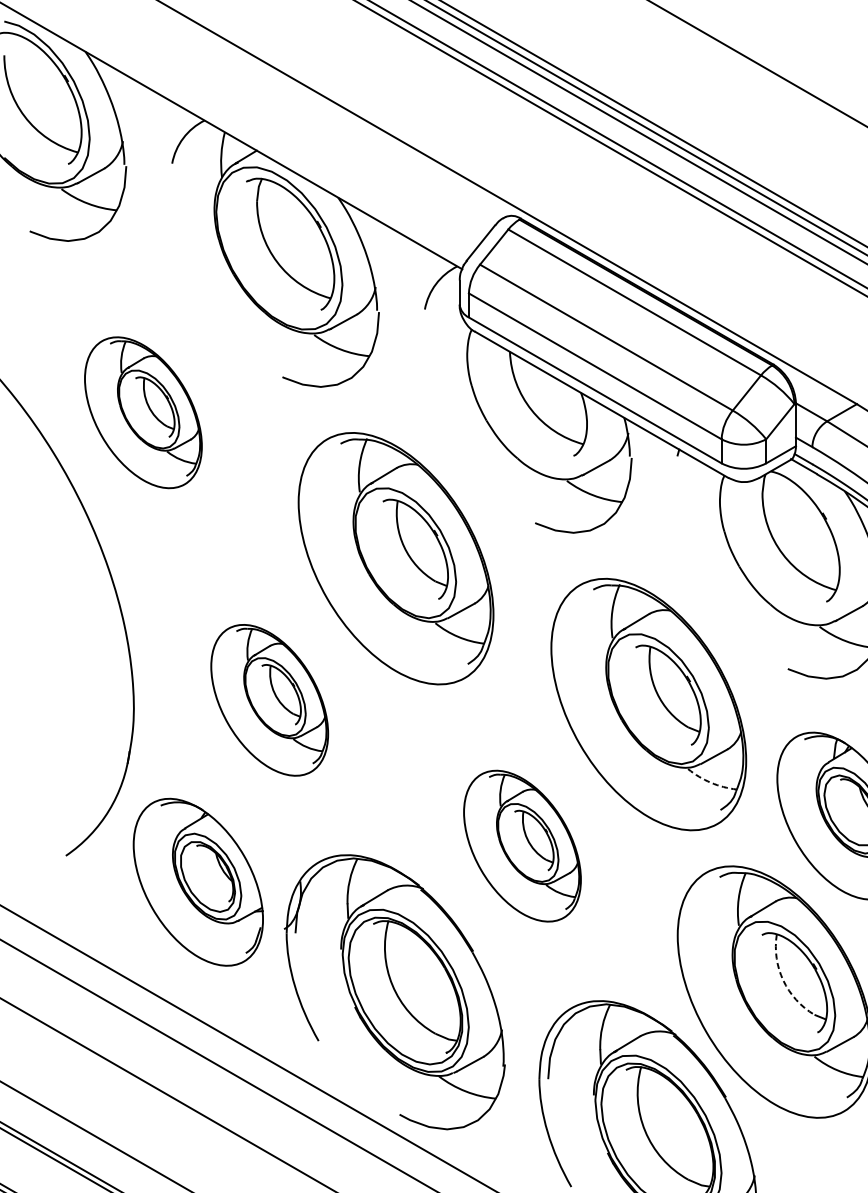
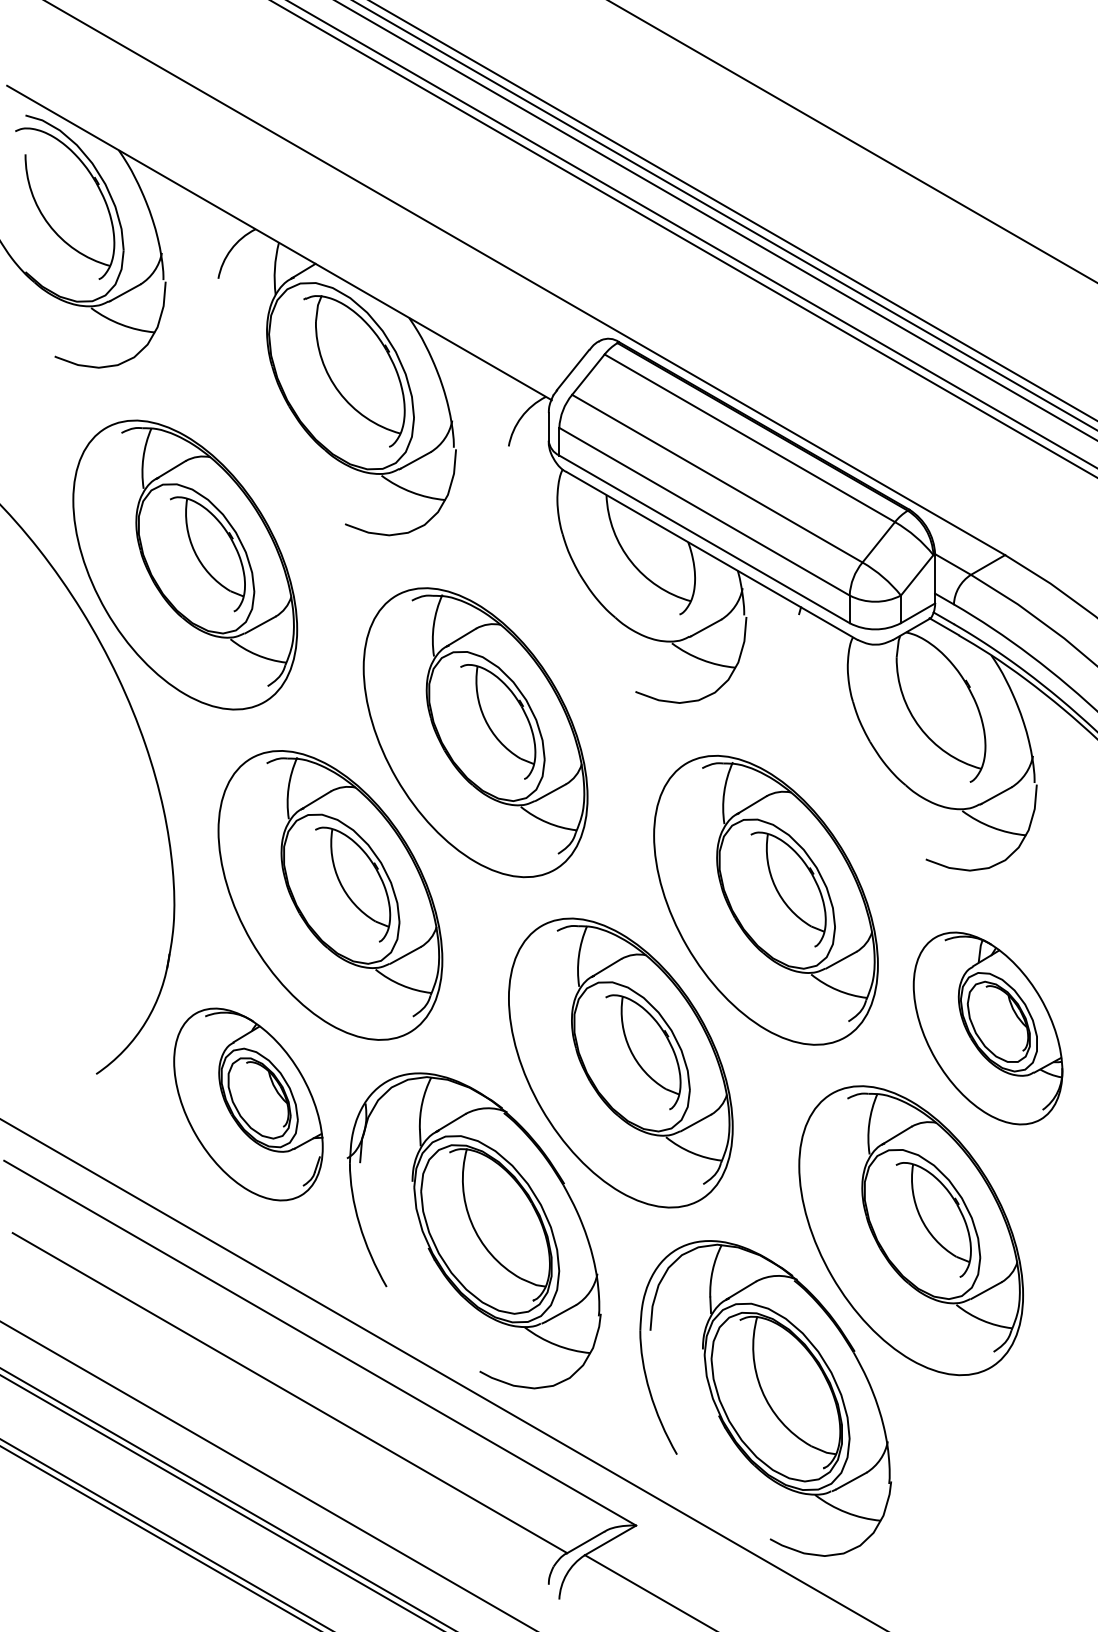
part: (143, 412) -> (185, 564), size x1.67
part: (269, 700) -> (330, 895), size x1.67
arc: (710, 783) -> (837, 990), dashed -> solid
part: (522, 845) -> (620, 1062), size x1.67
arc: (783, 980) -> (920, 1217), dashed -> solid

